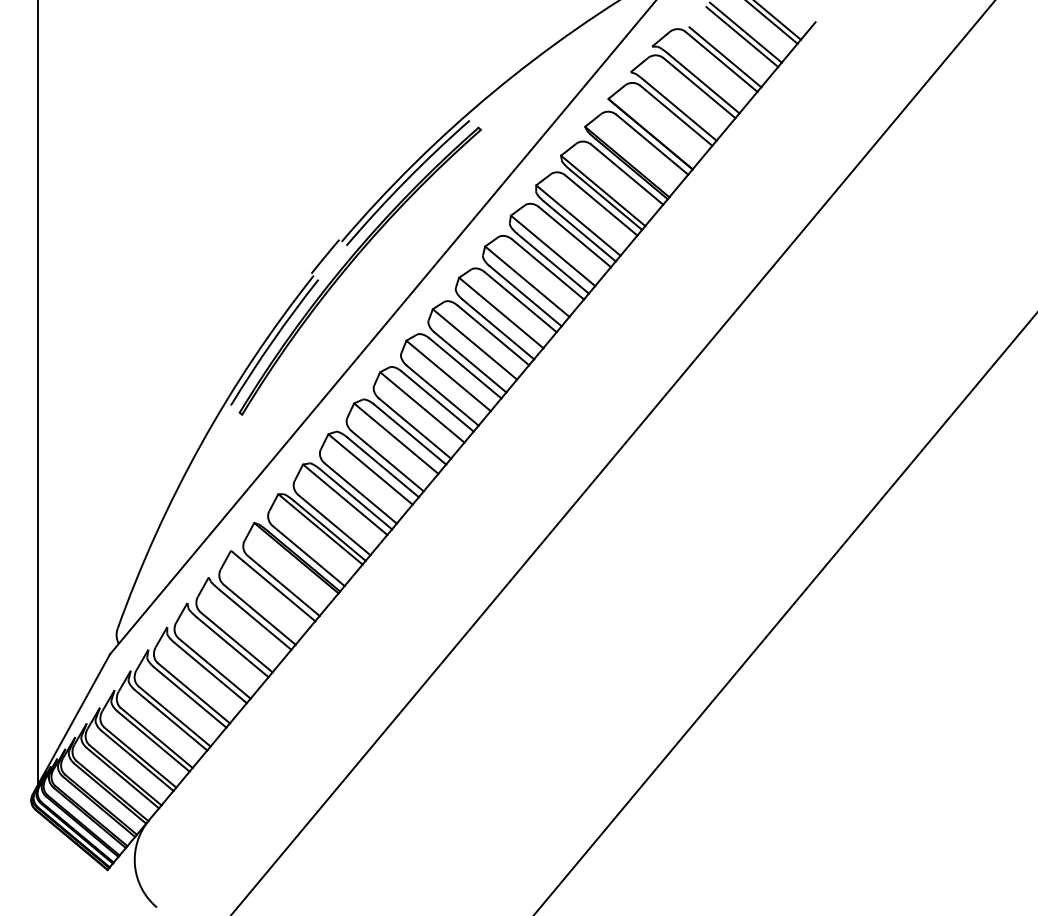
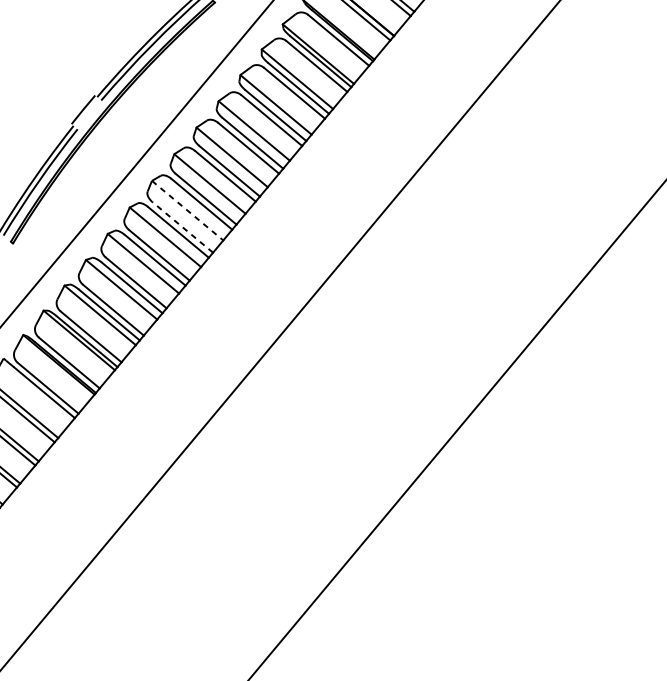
line: (448, 375) -> (187, 210), solid -> dashed
line: (442, 395) -> (182, 227), solid -> dashed

